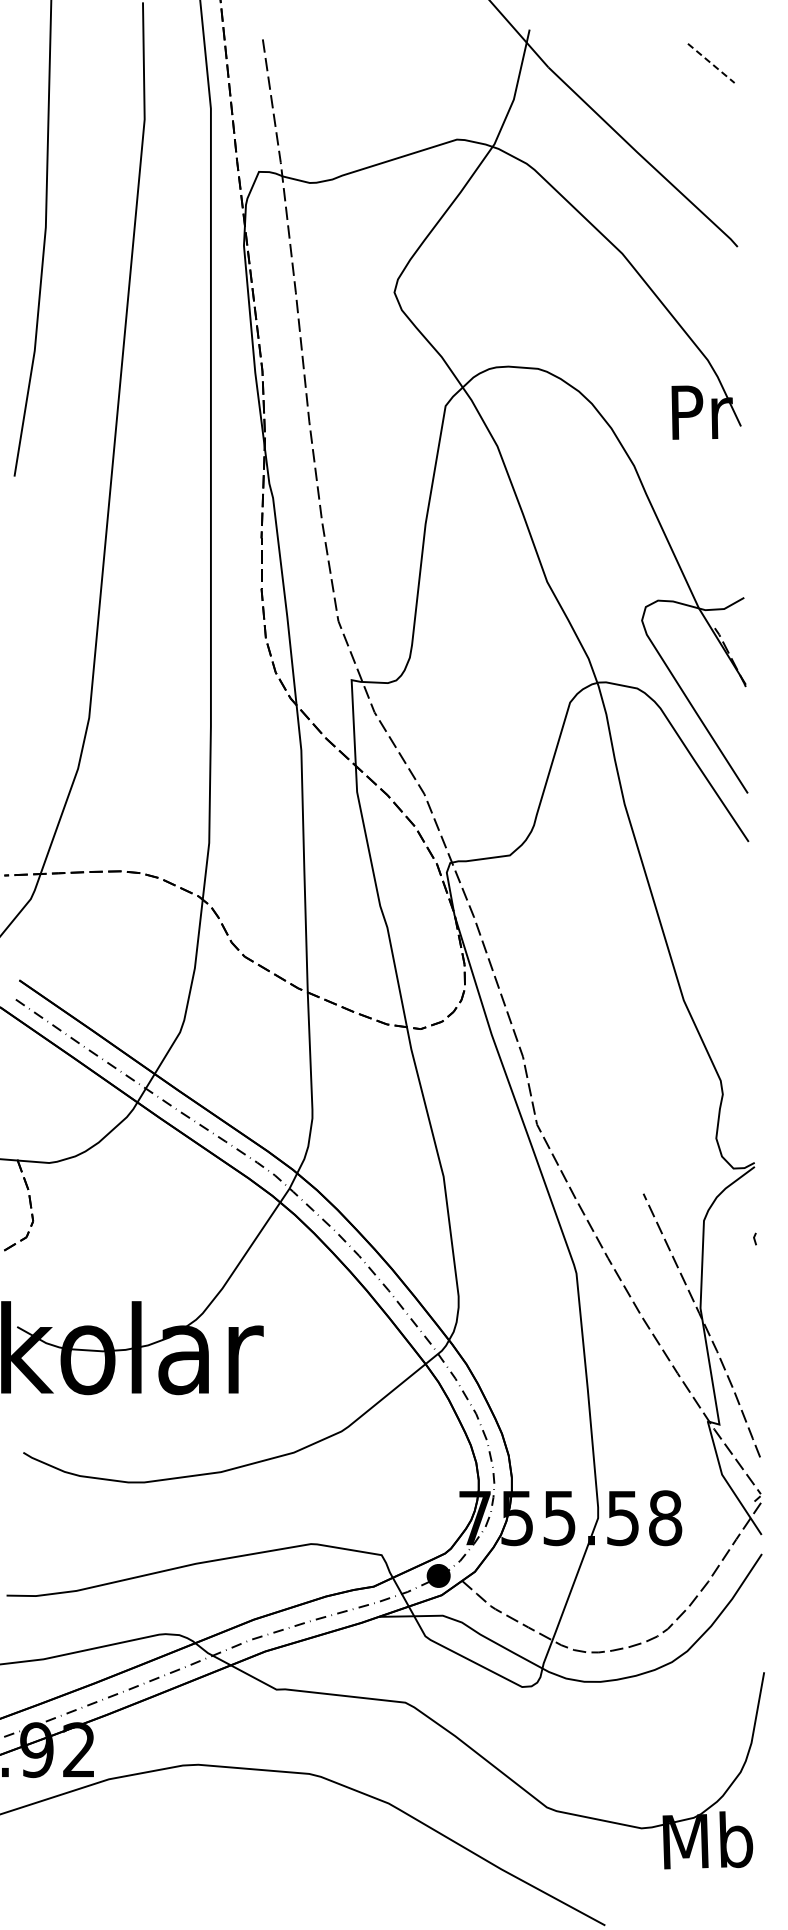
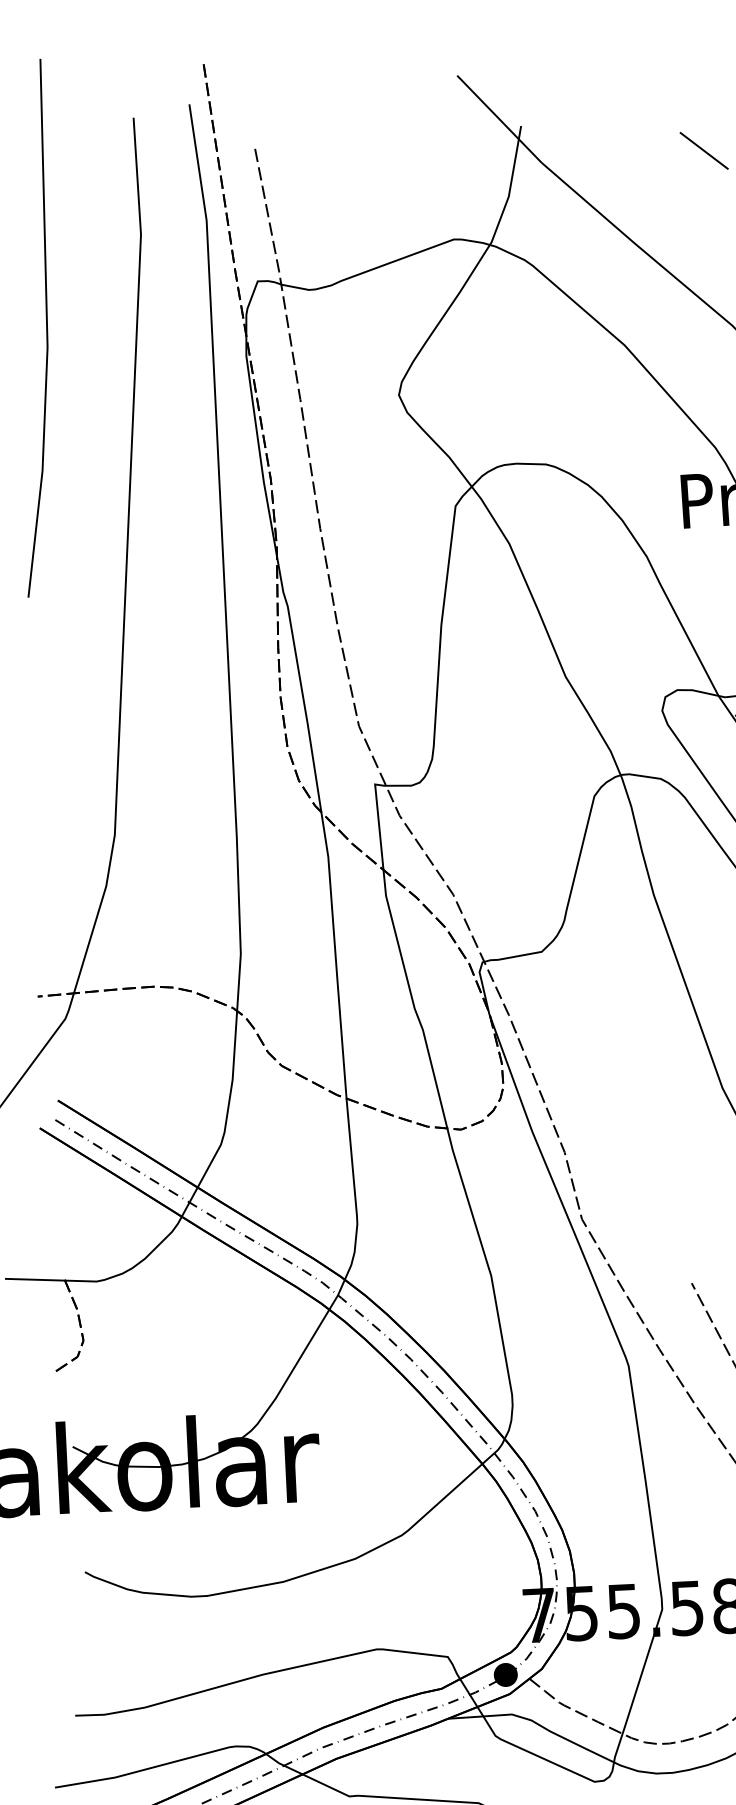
line: (711, 63) -> (704, 150), dashed -> solid

